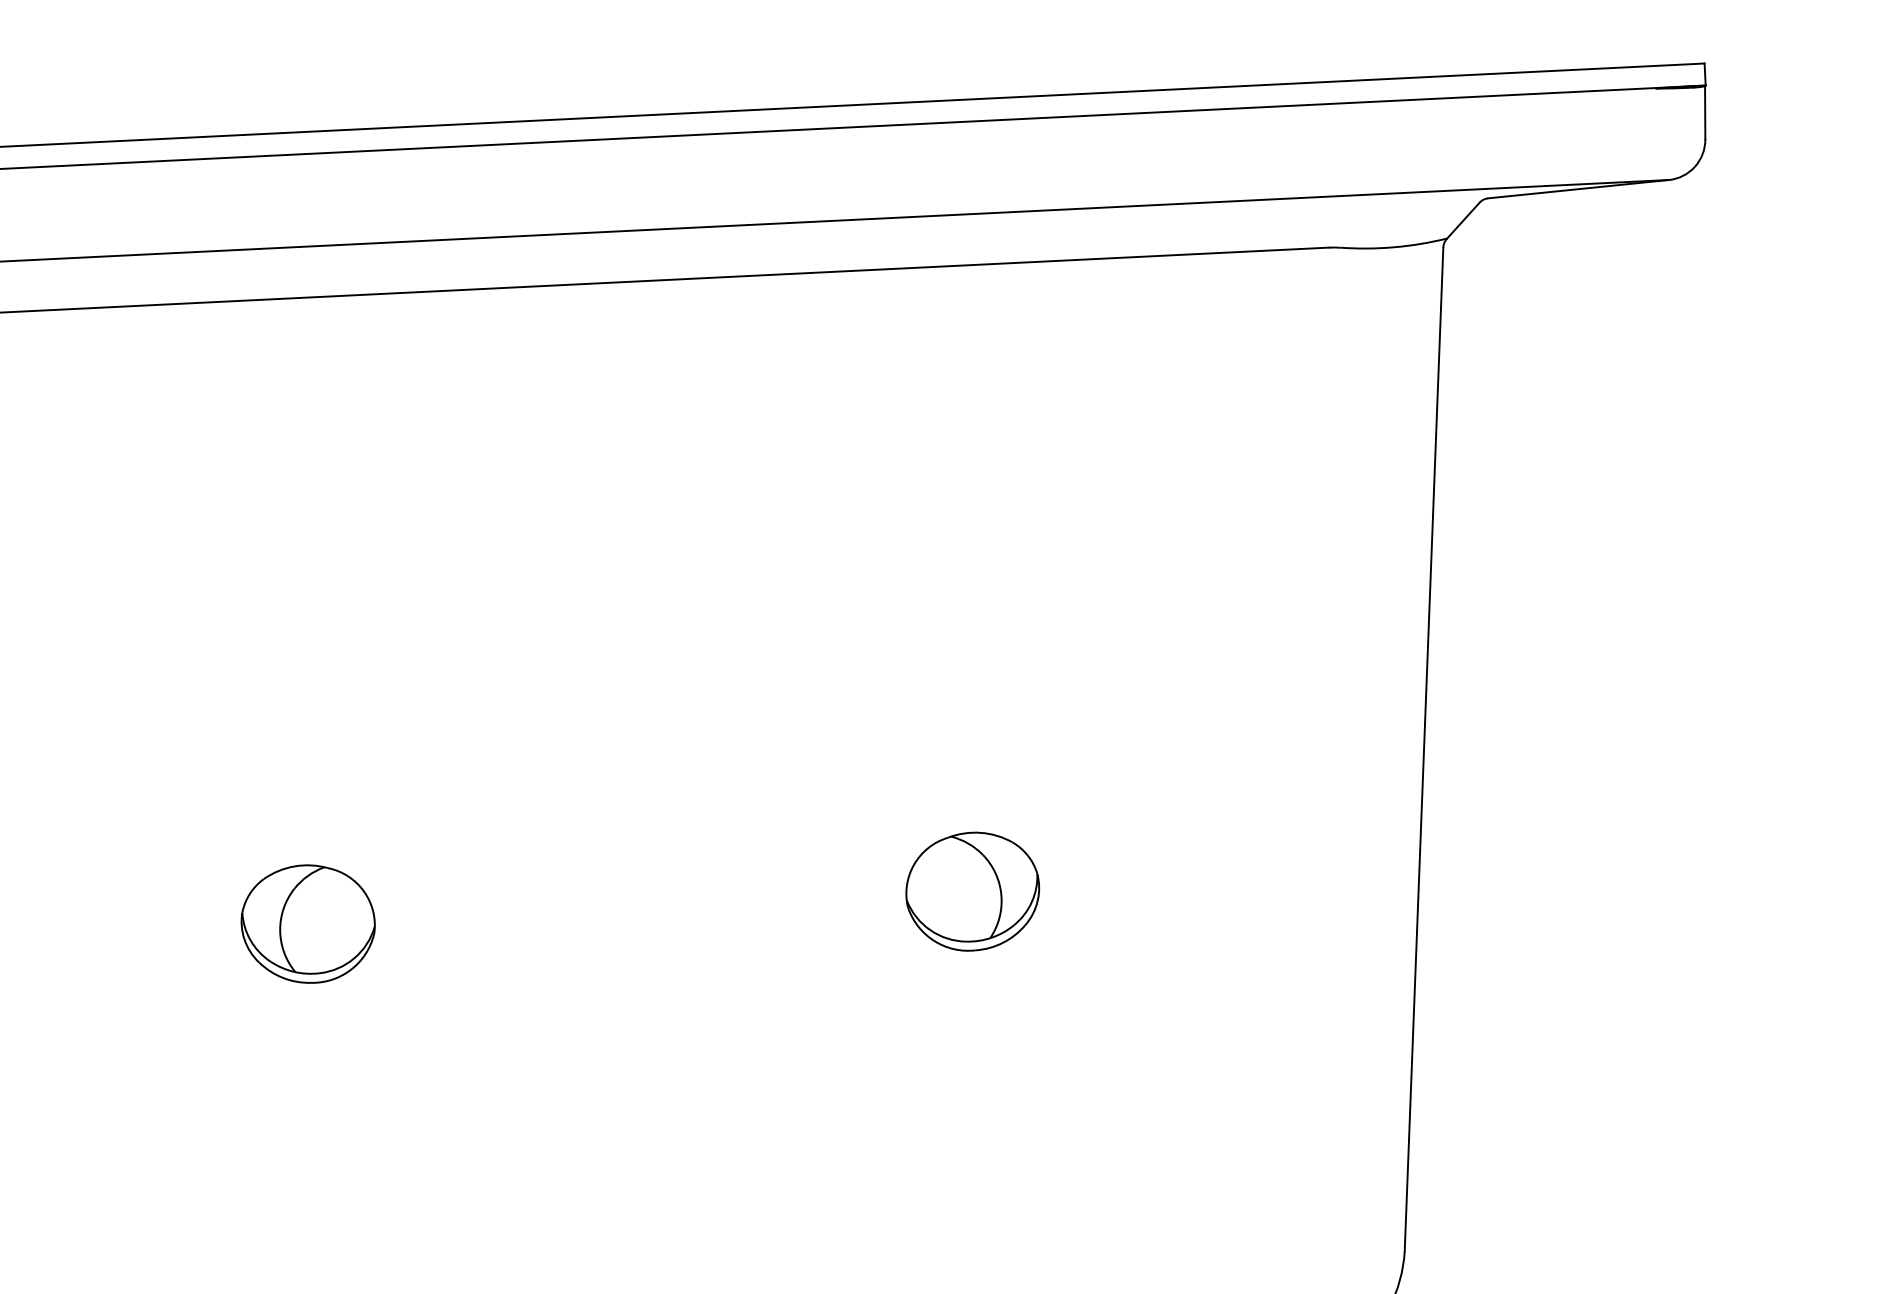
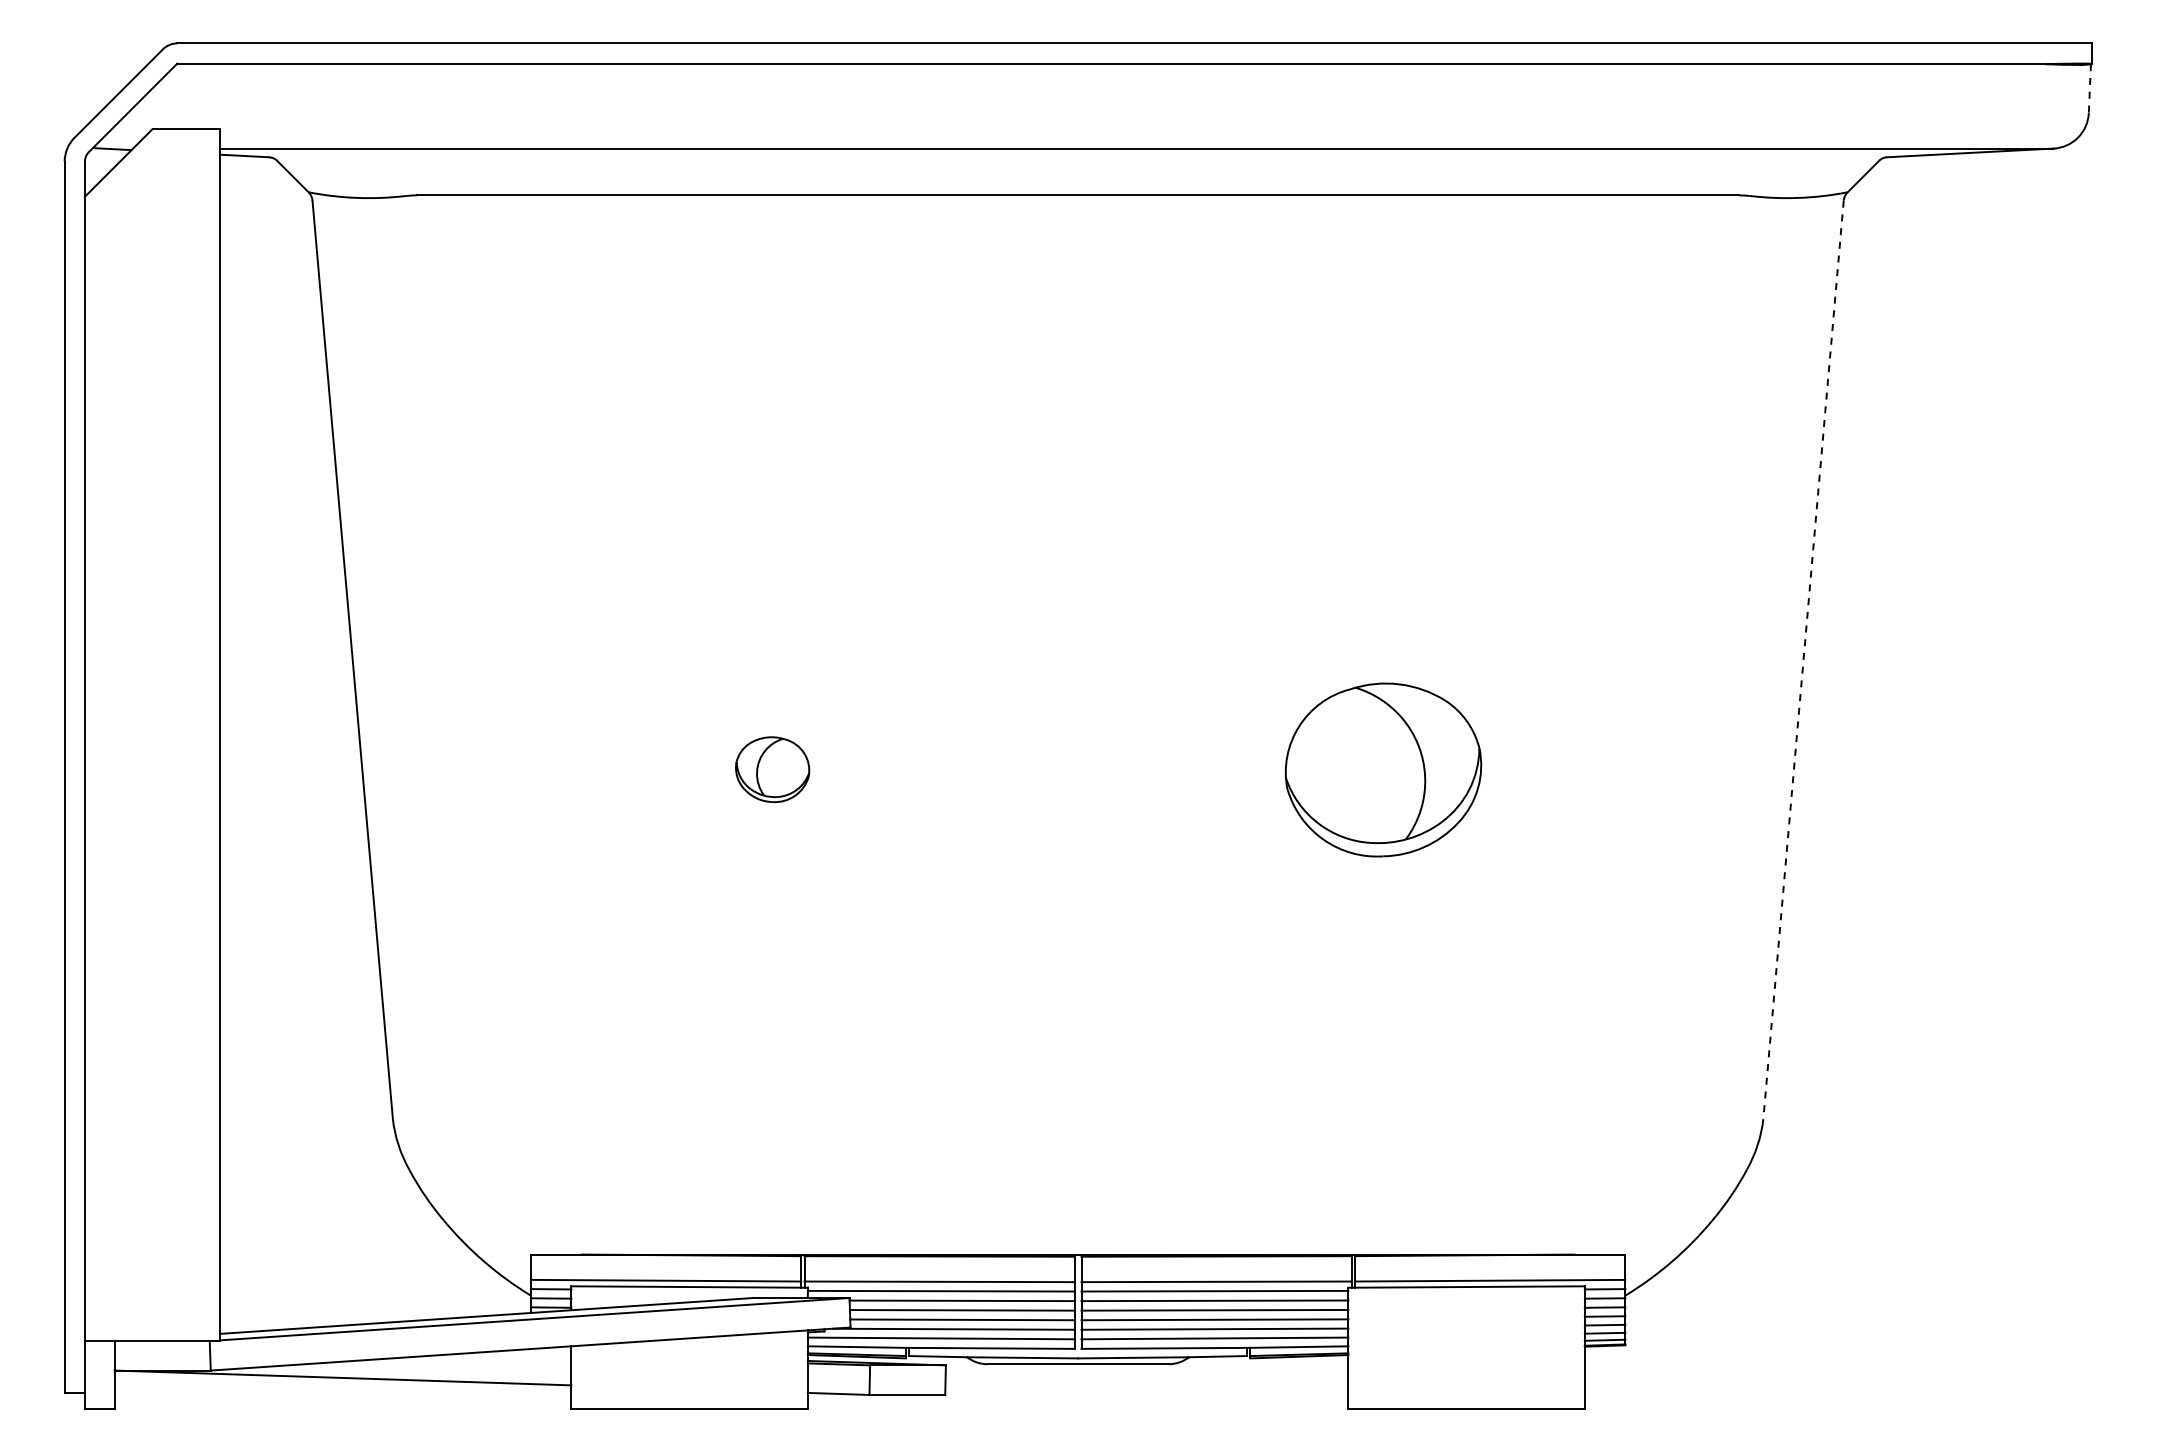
line: (1704, 113) -> (2089, 89), solid -> dashed
line: (1424, 750) -> (1803, 660), solid -> dashed
part: (972, 891) -> (1383, 769), size x1.6
part: (307, 923) -> (772, 769), size x0.6

